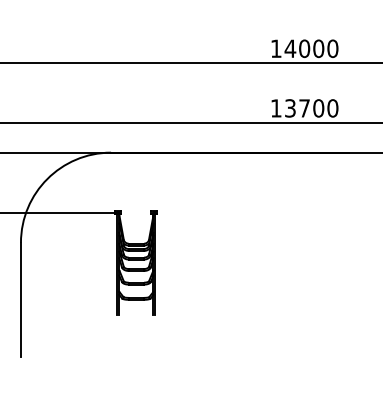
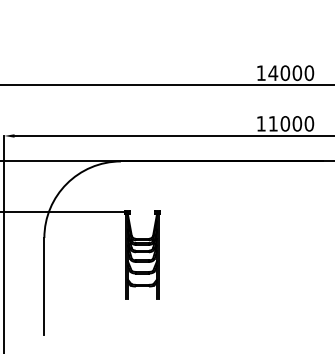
text: (297, 107) -> (279, 123), 13700 -> 11000

